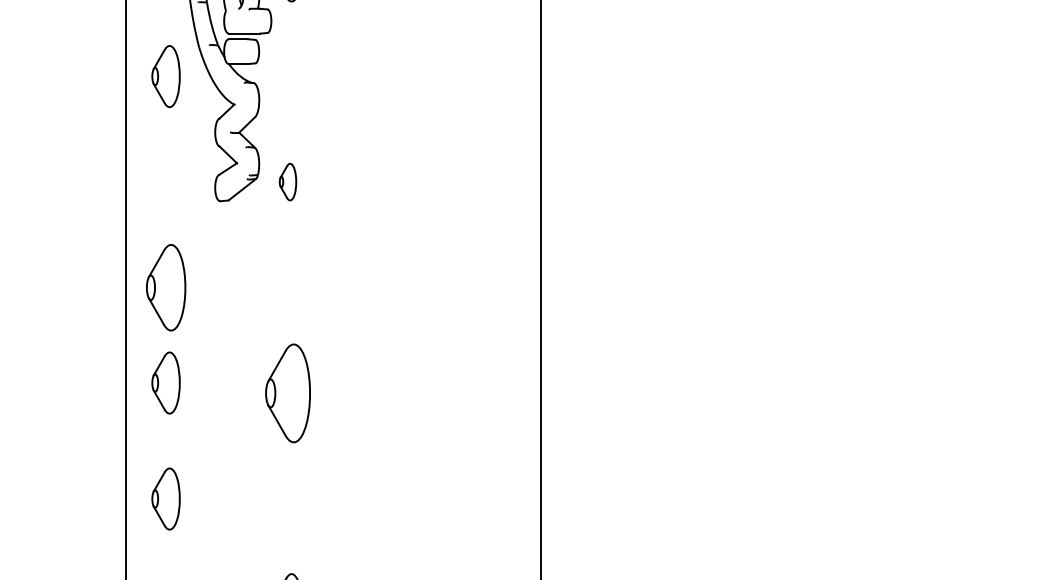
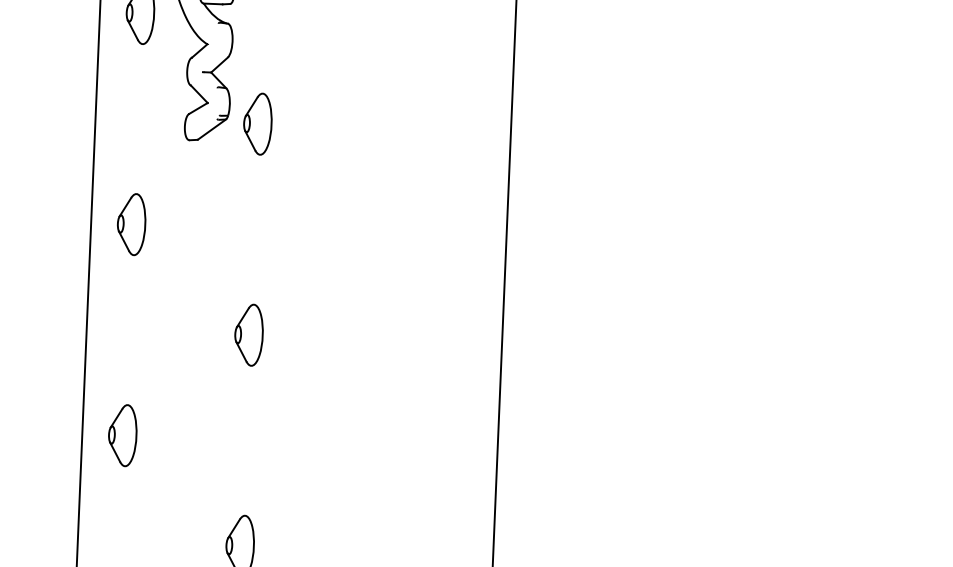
part: (287, 181) -> (257, 123), size x1.67
part: (165, 287) -> (131, 224), size x0.71
part: (165, 382) -> (127, 319), removed
part: (287, 393) -> (248, 335), size x0.62

